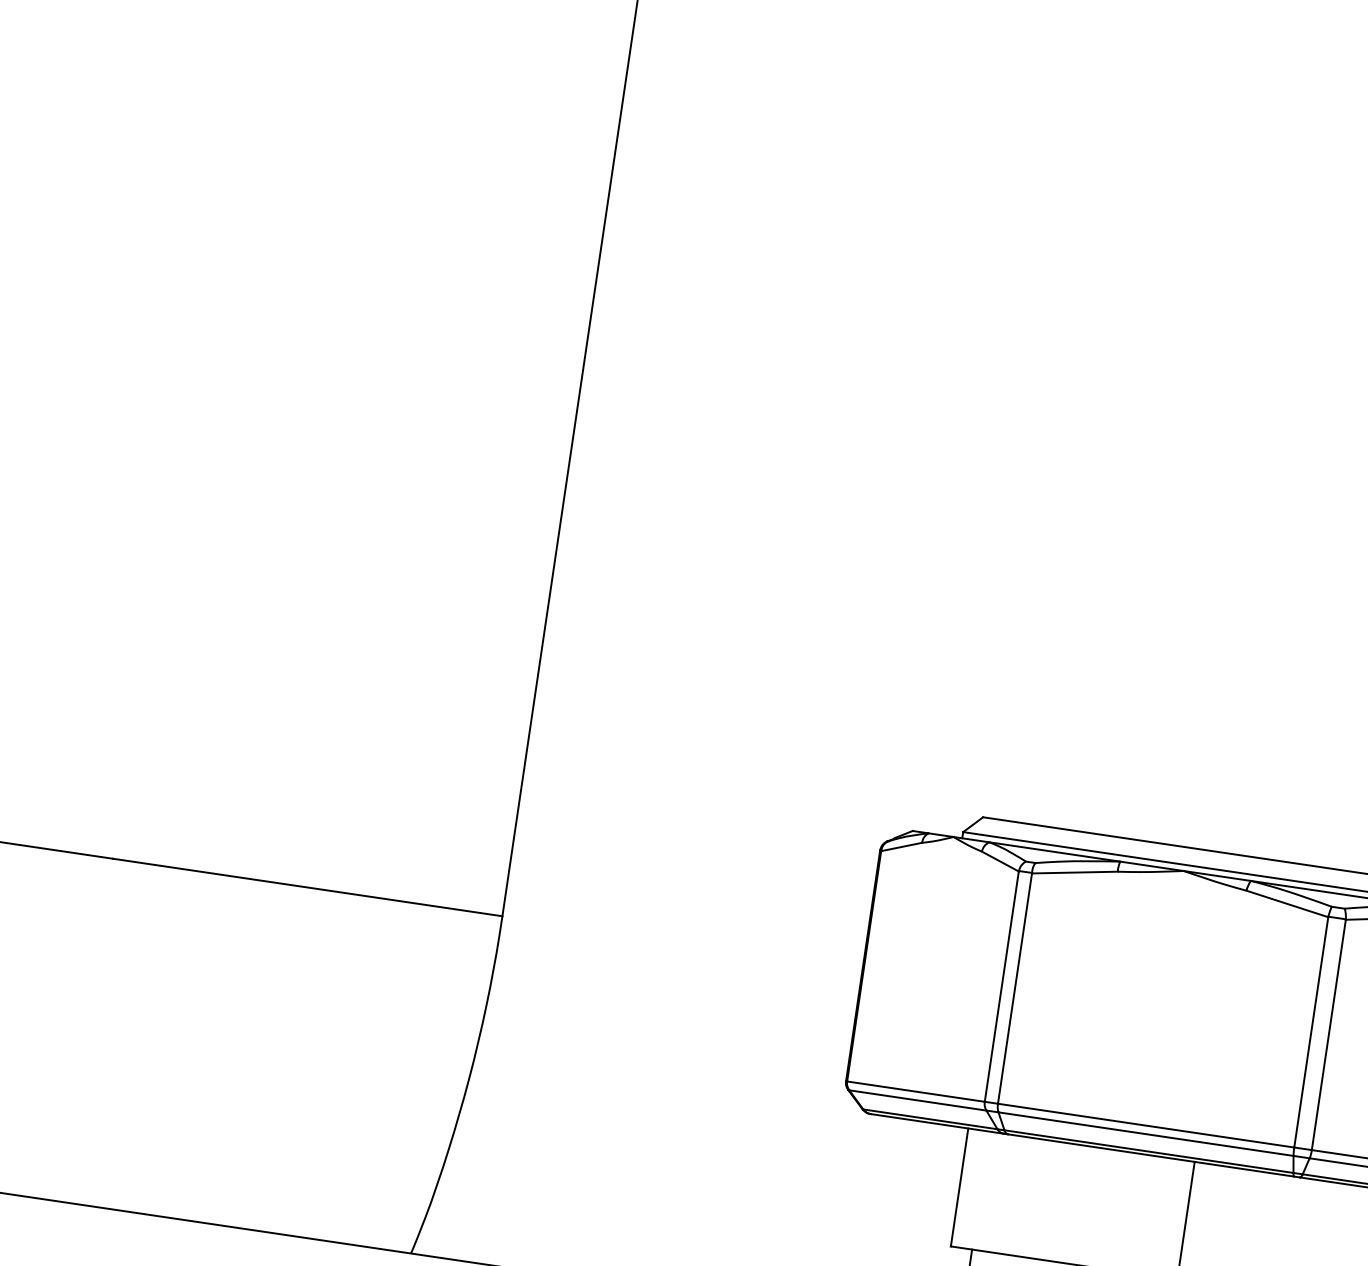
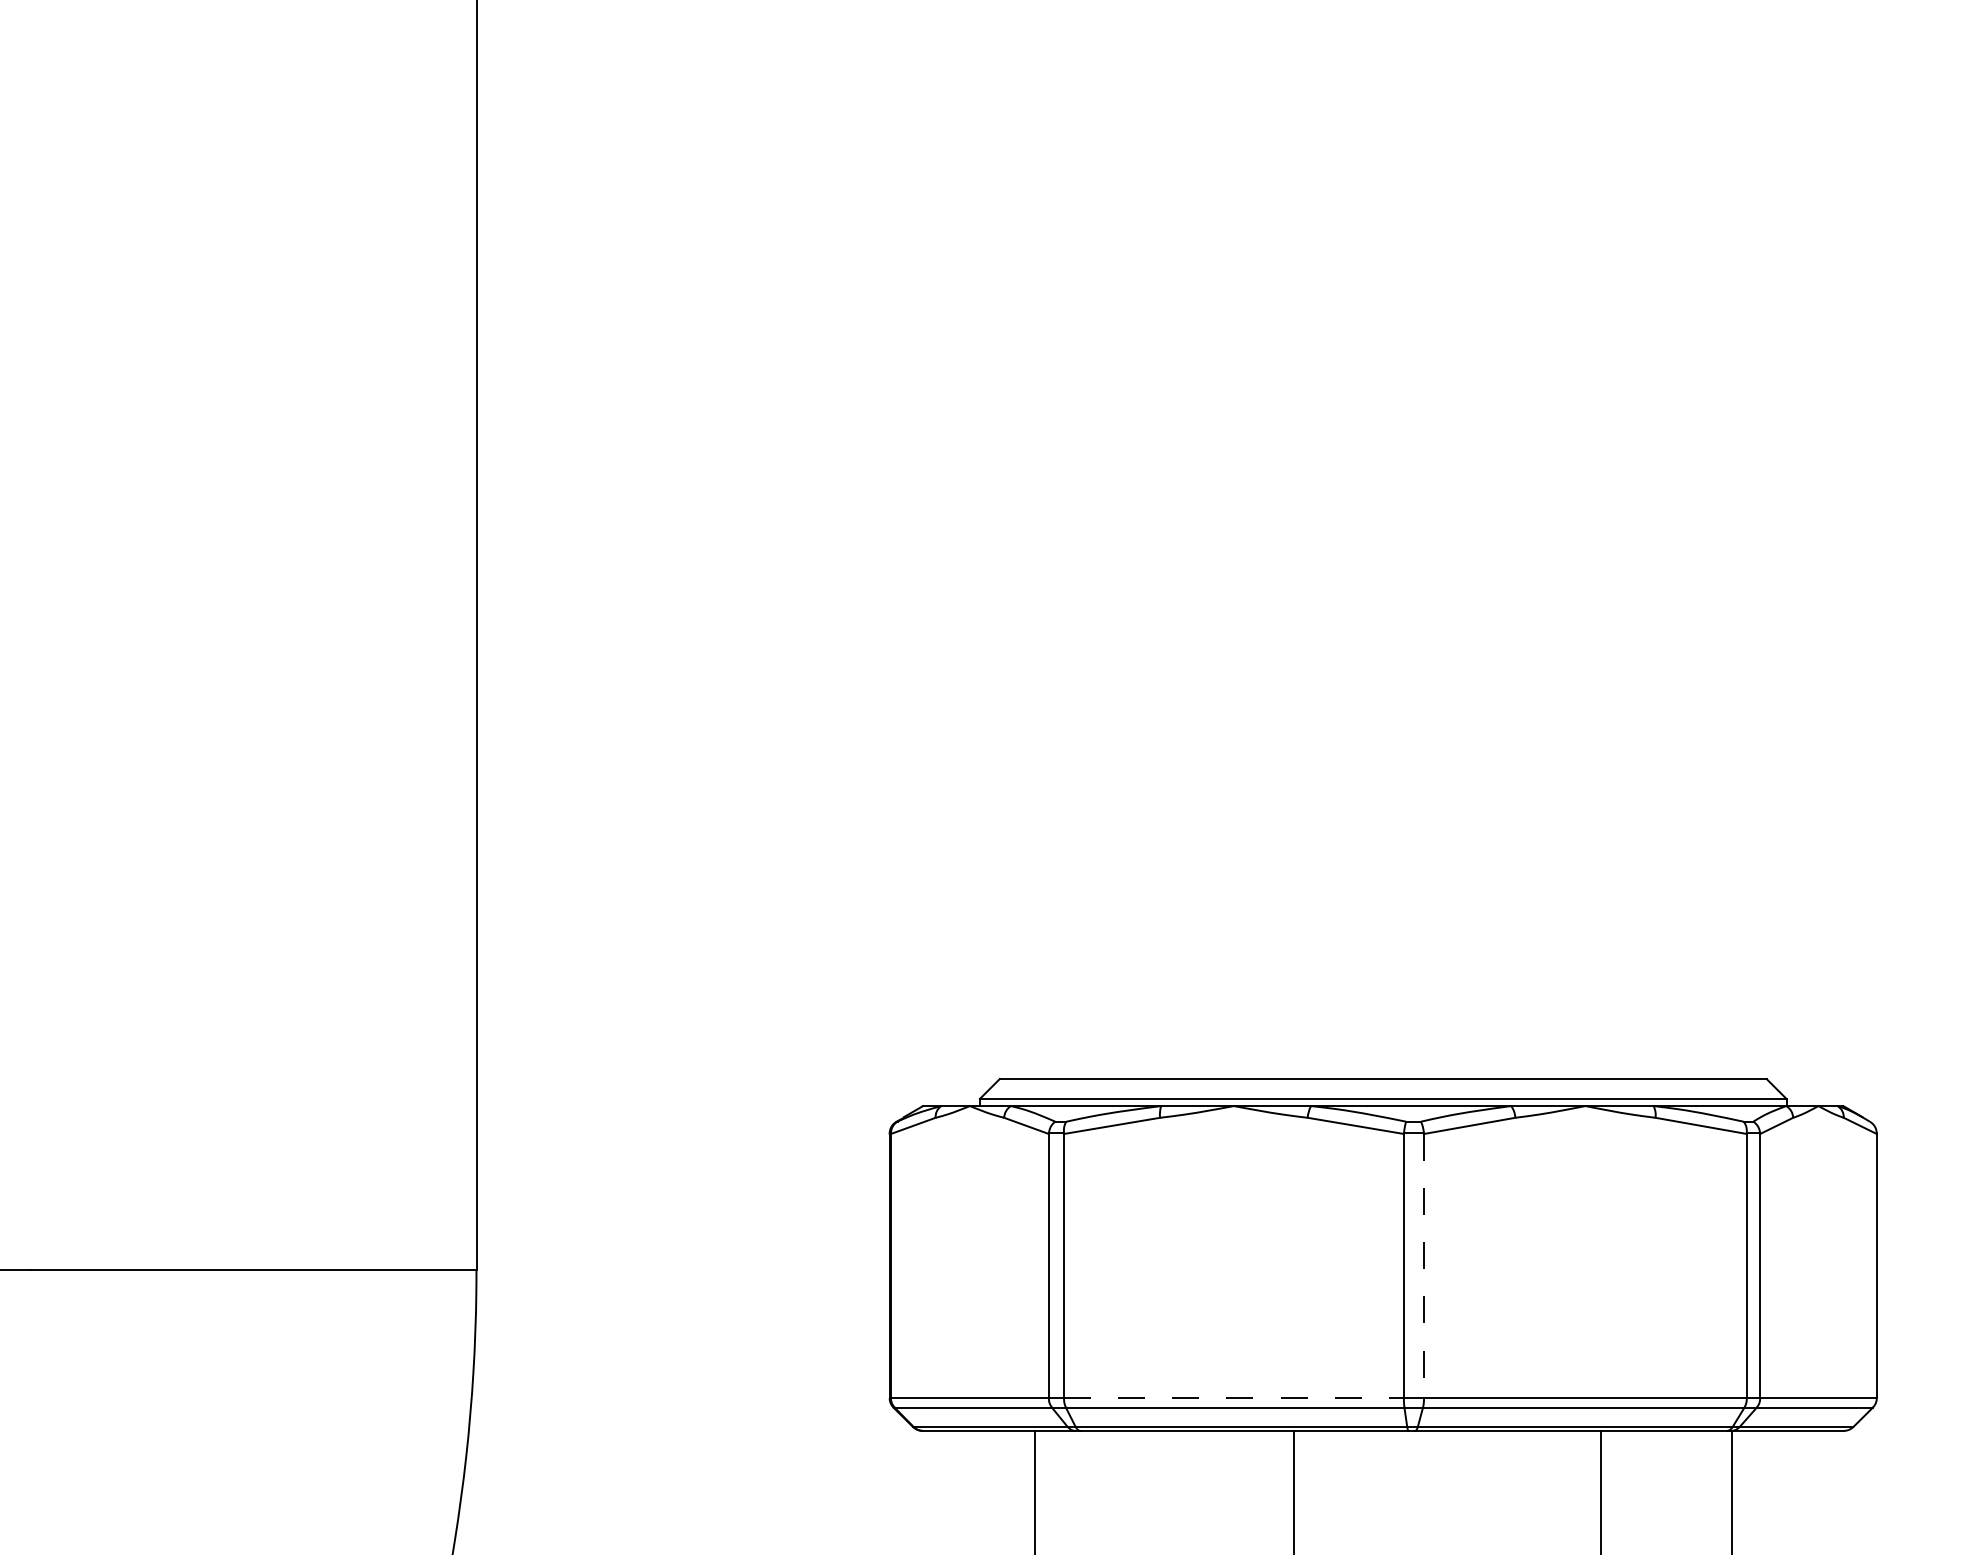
line: (1329, 1035) -> (1424, 1266), solid -> dashed
line: (1145, 1125) -> (1233, 1398), solid -> dashed

